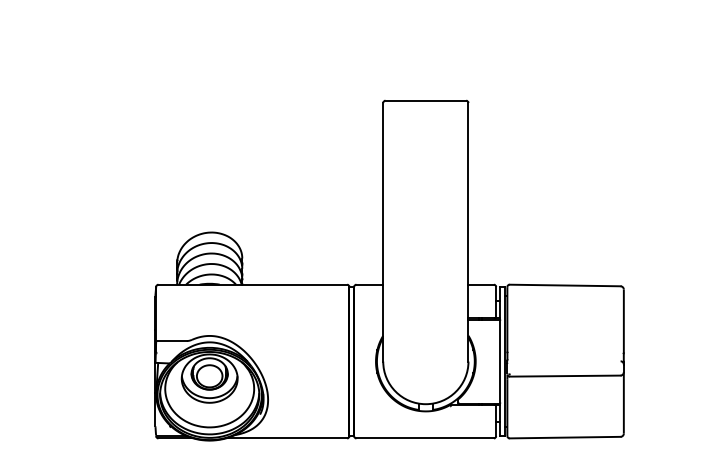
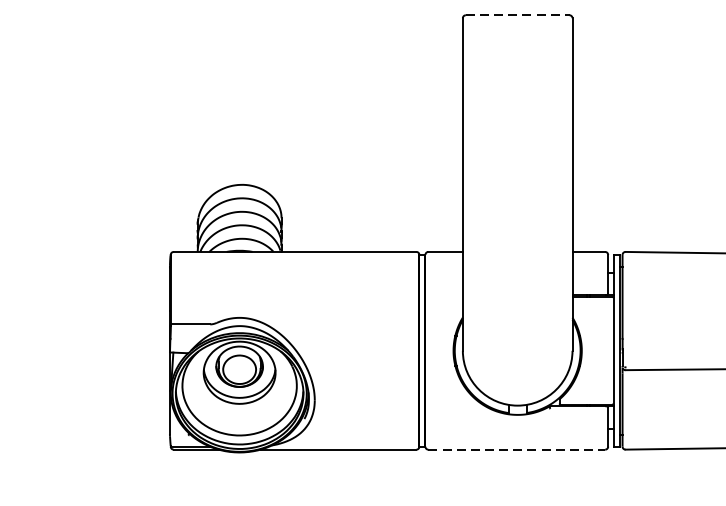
line: (426, 100) -> (518, 14), solid -> dashed
line: (425, 438) -> (517, 449), solid -> dashed

